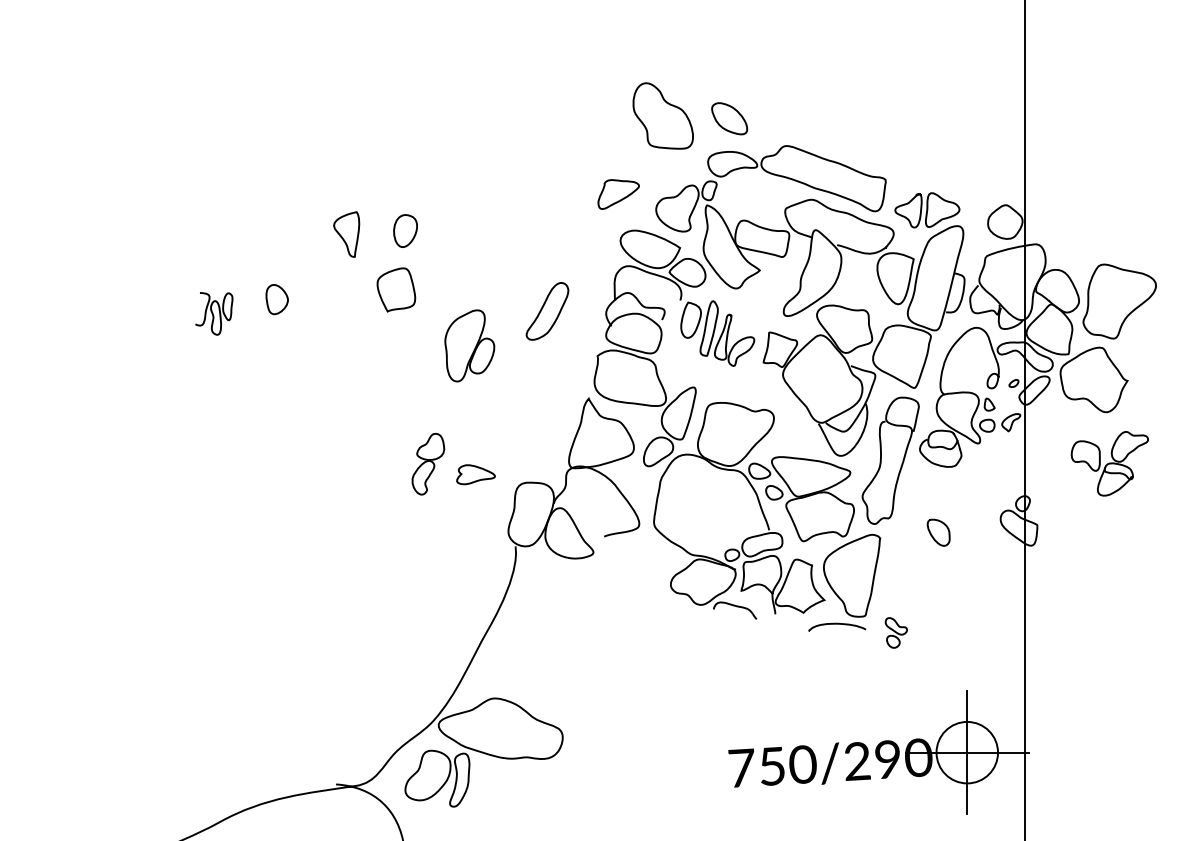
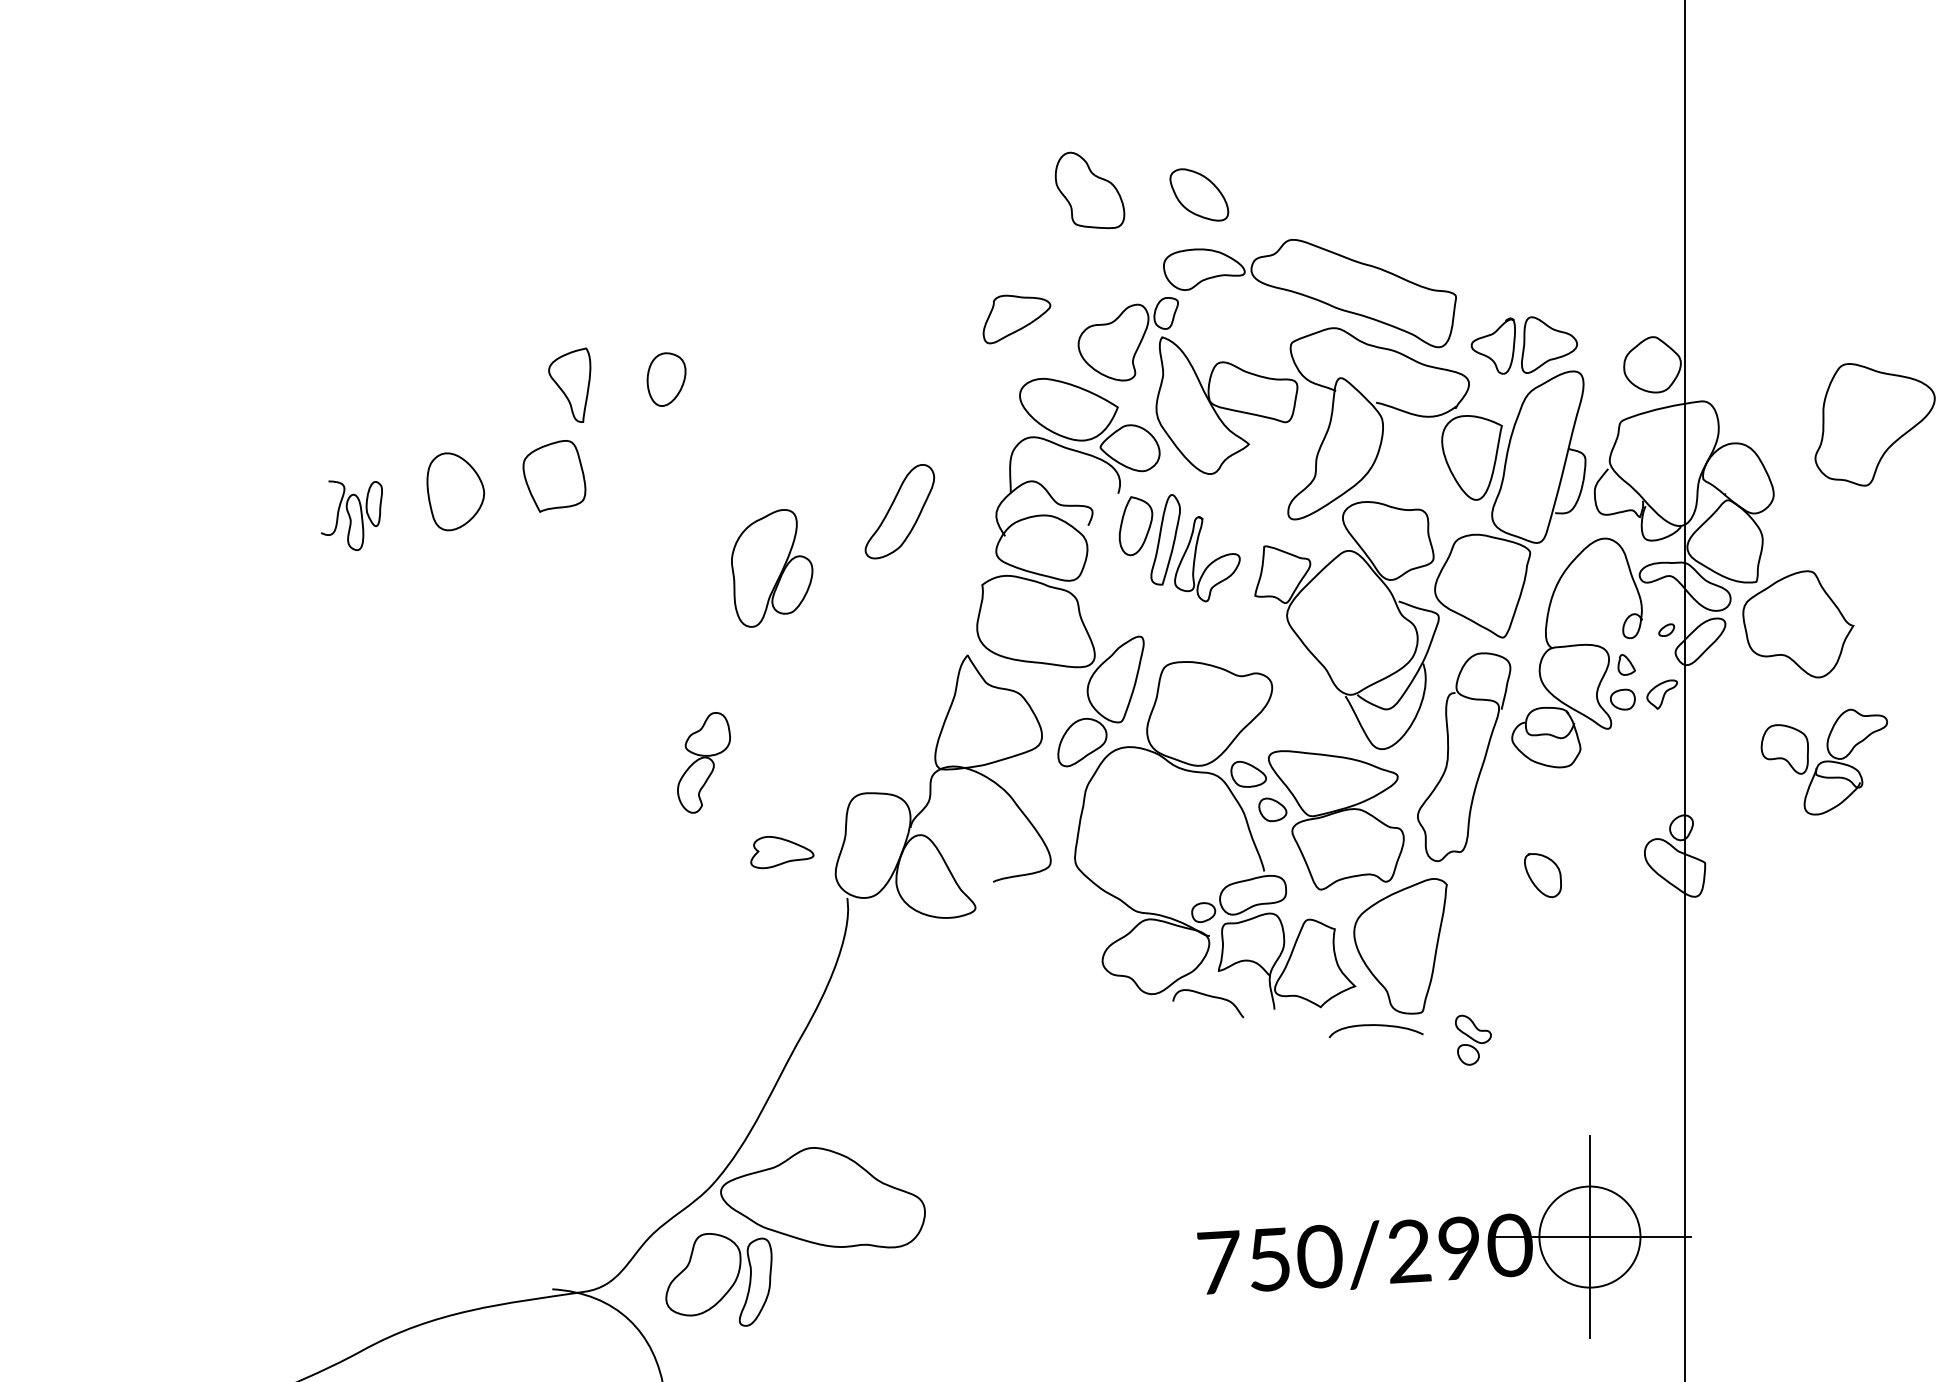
part: (662, 115) -> (1088, 189), size x0.7
part: (396, 289) -> (554, 475), moved
part: (276, 299) -> (454, 492), size x1.6
part: (1119, 301) -> (1874, 424), moved
part: (475, 474) -> (781, 852), moved

